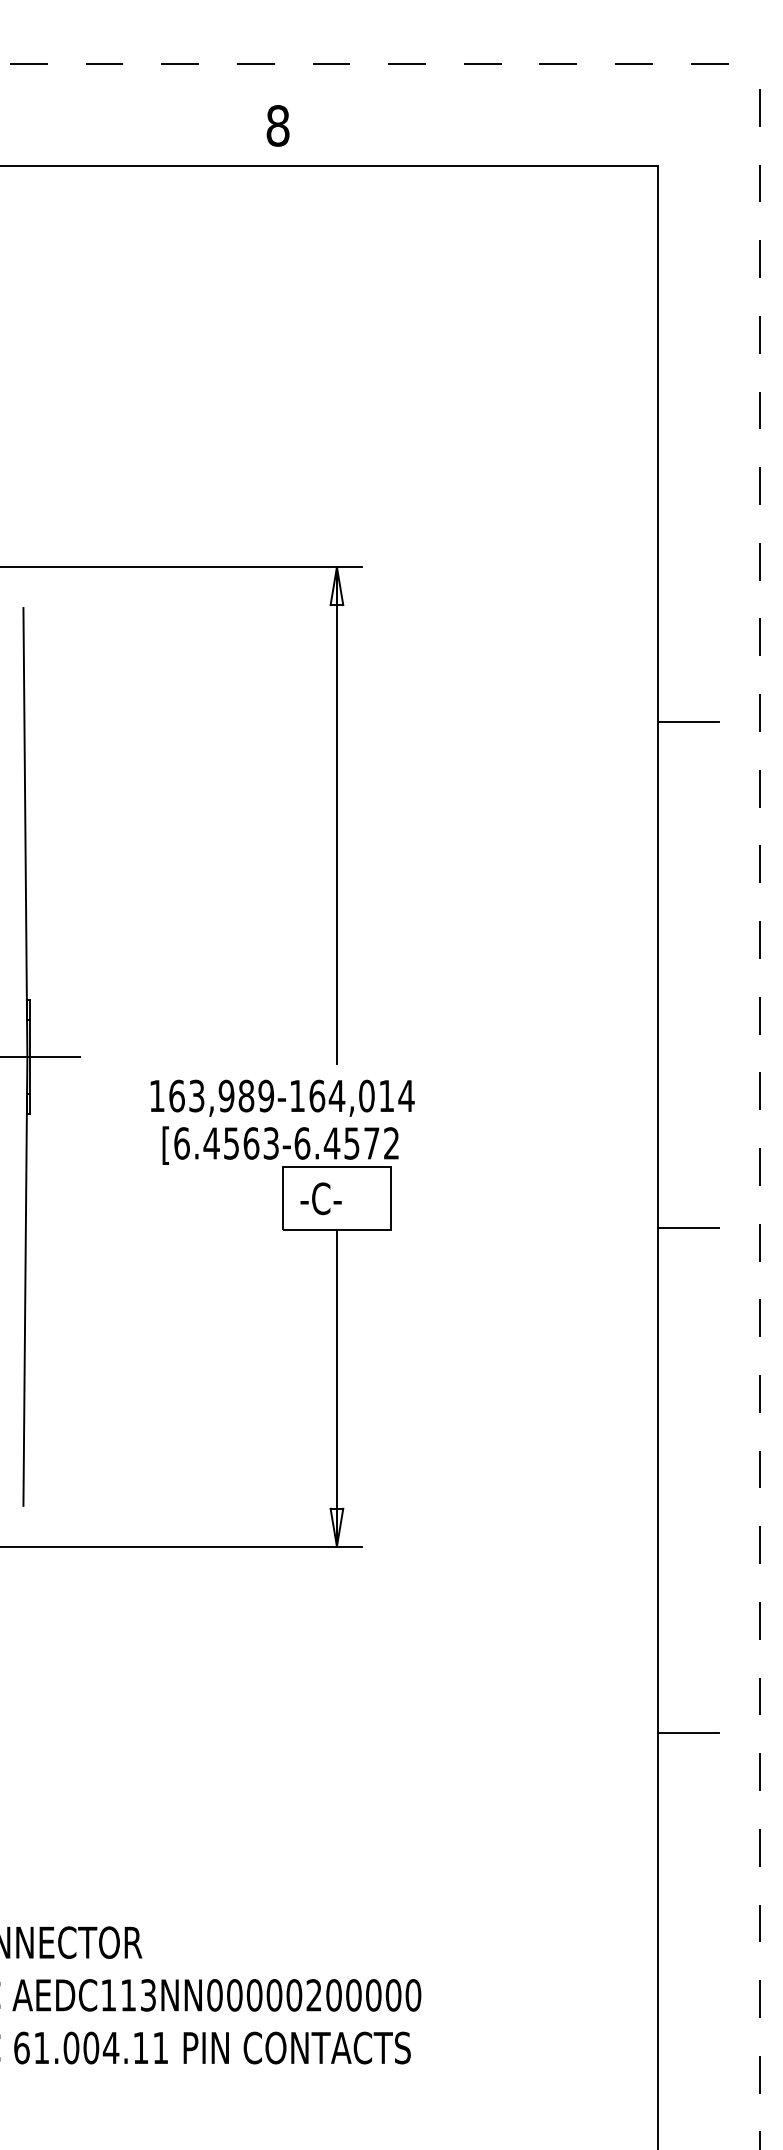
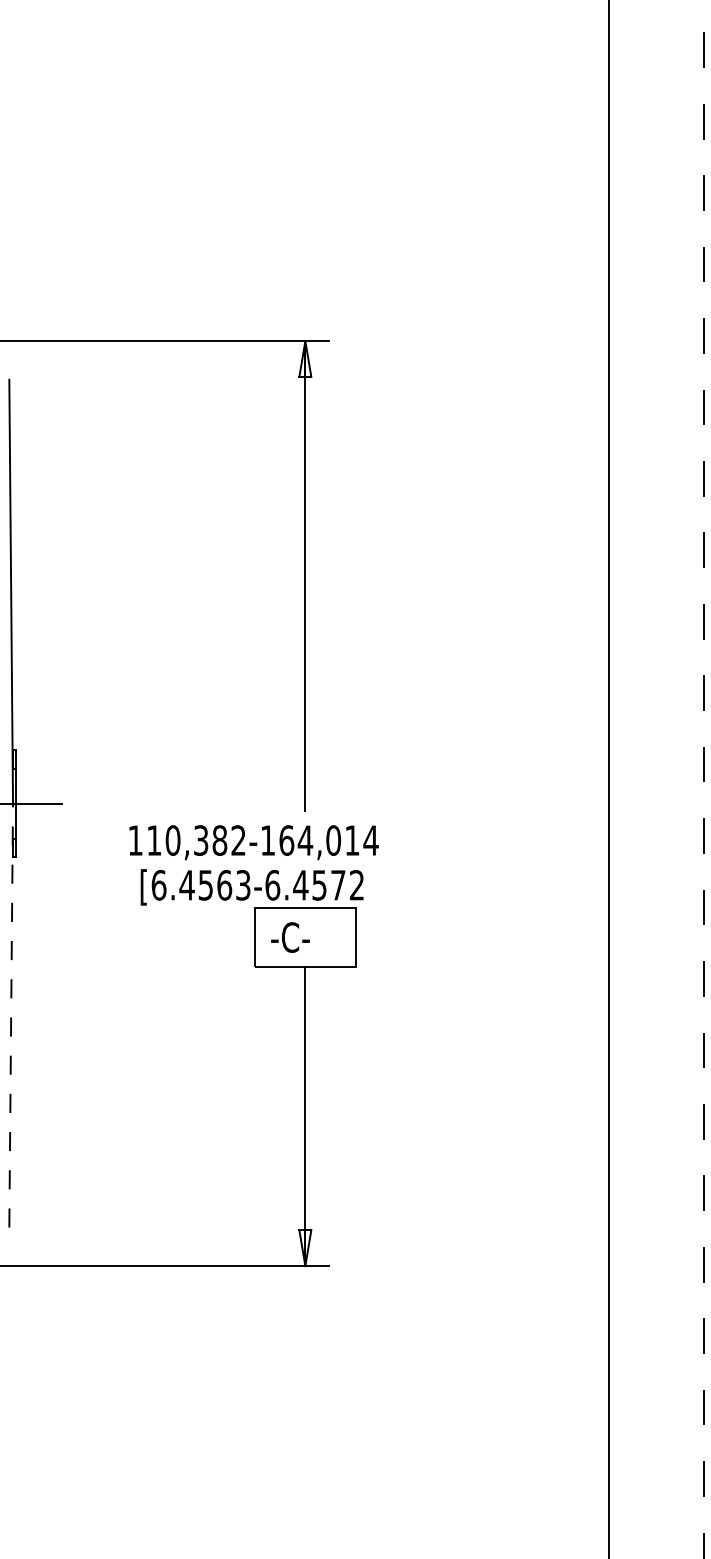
line: (688, 721) -> (637, 486), removed
text: (221, 1095) -> (196, 840), 163,989-164,014 -> 110,382-164,014
line: (688, 1227) -> (637, 964), removed
line: (25, 1280) -> (11, 1014), solid -> dashed
line: (688, 1733) -> (637, 1442), removed

